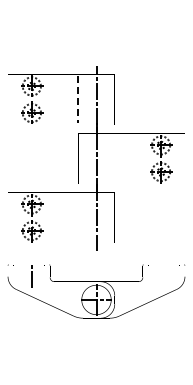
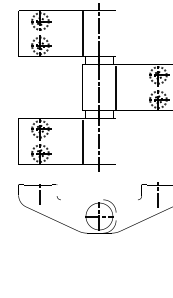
line: (78, 99) -> (82, 33), dashed -> solid
line: (114, 159) -> (115, 88), added
line: (78, 217) -> (82, 141), added
line: (161, 276) -> (158, 195), added

